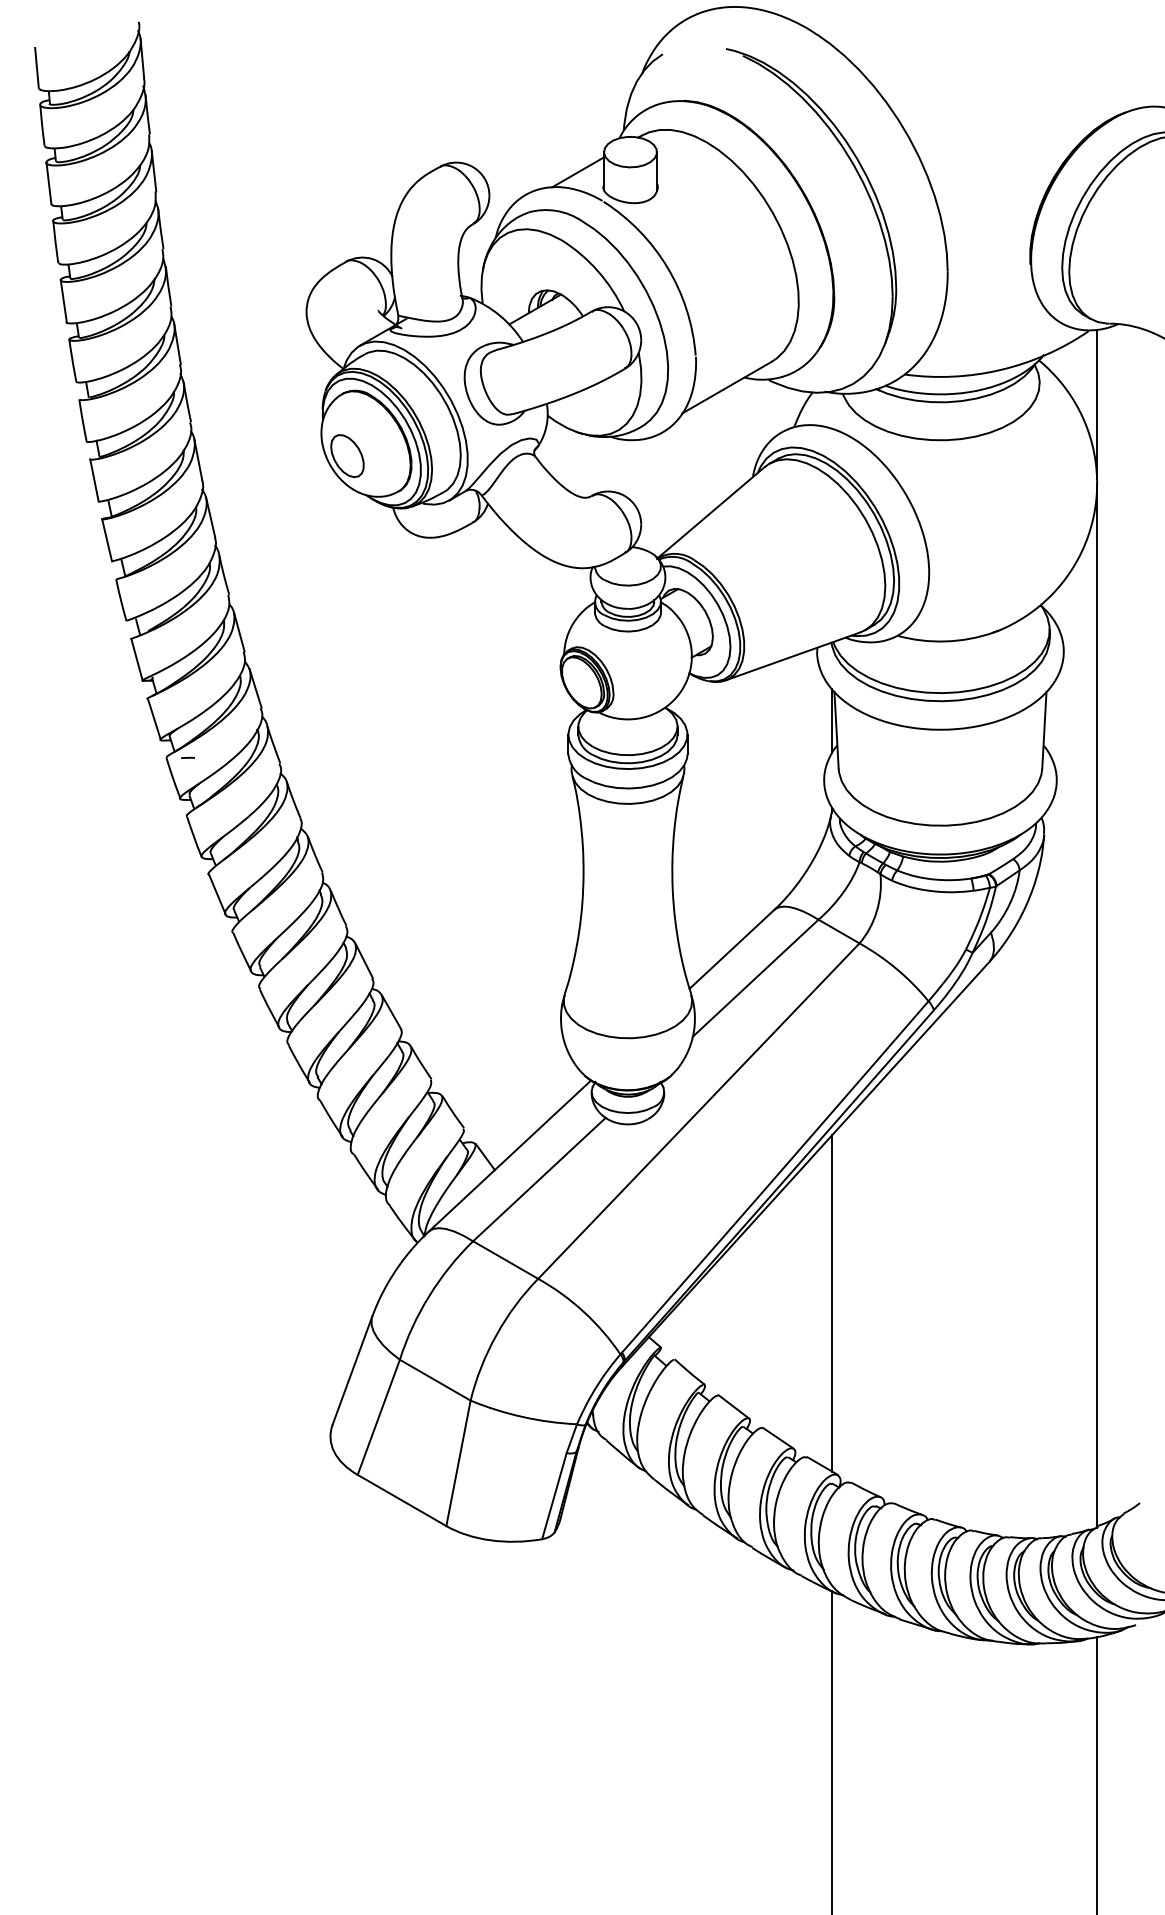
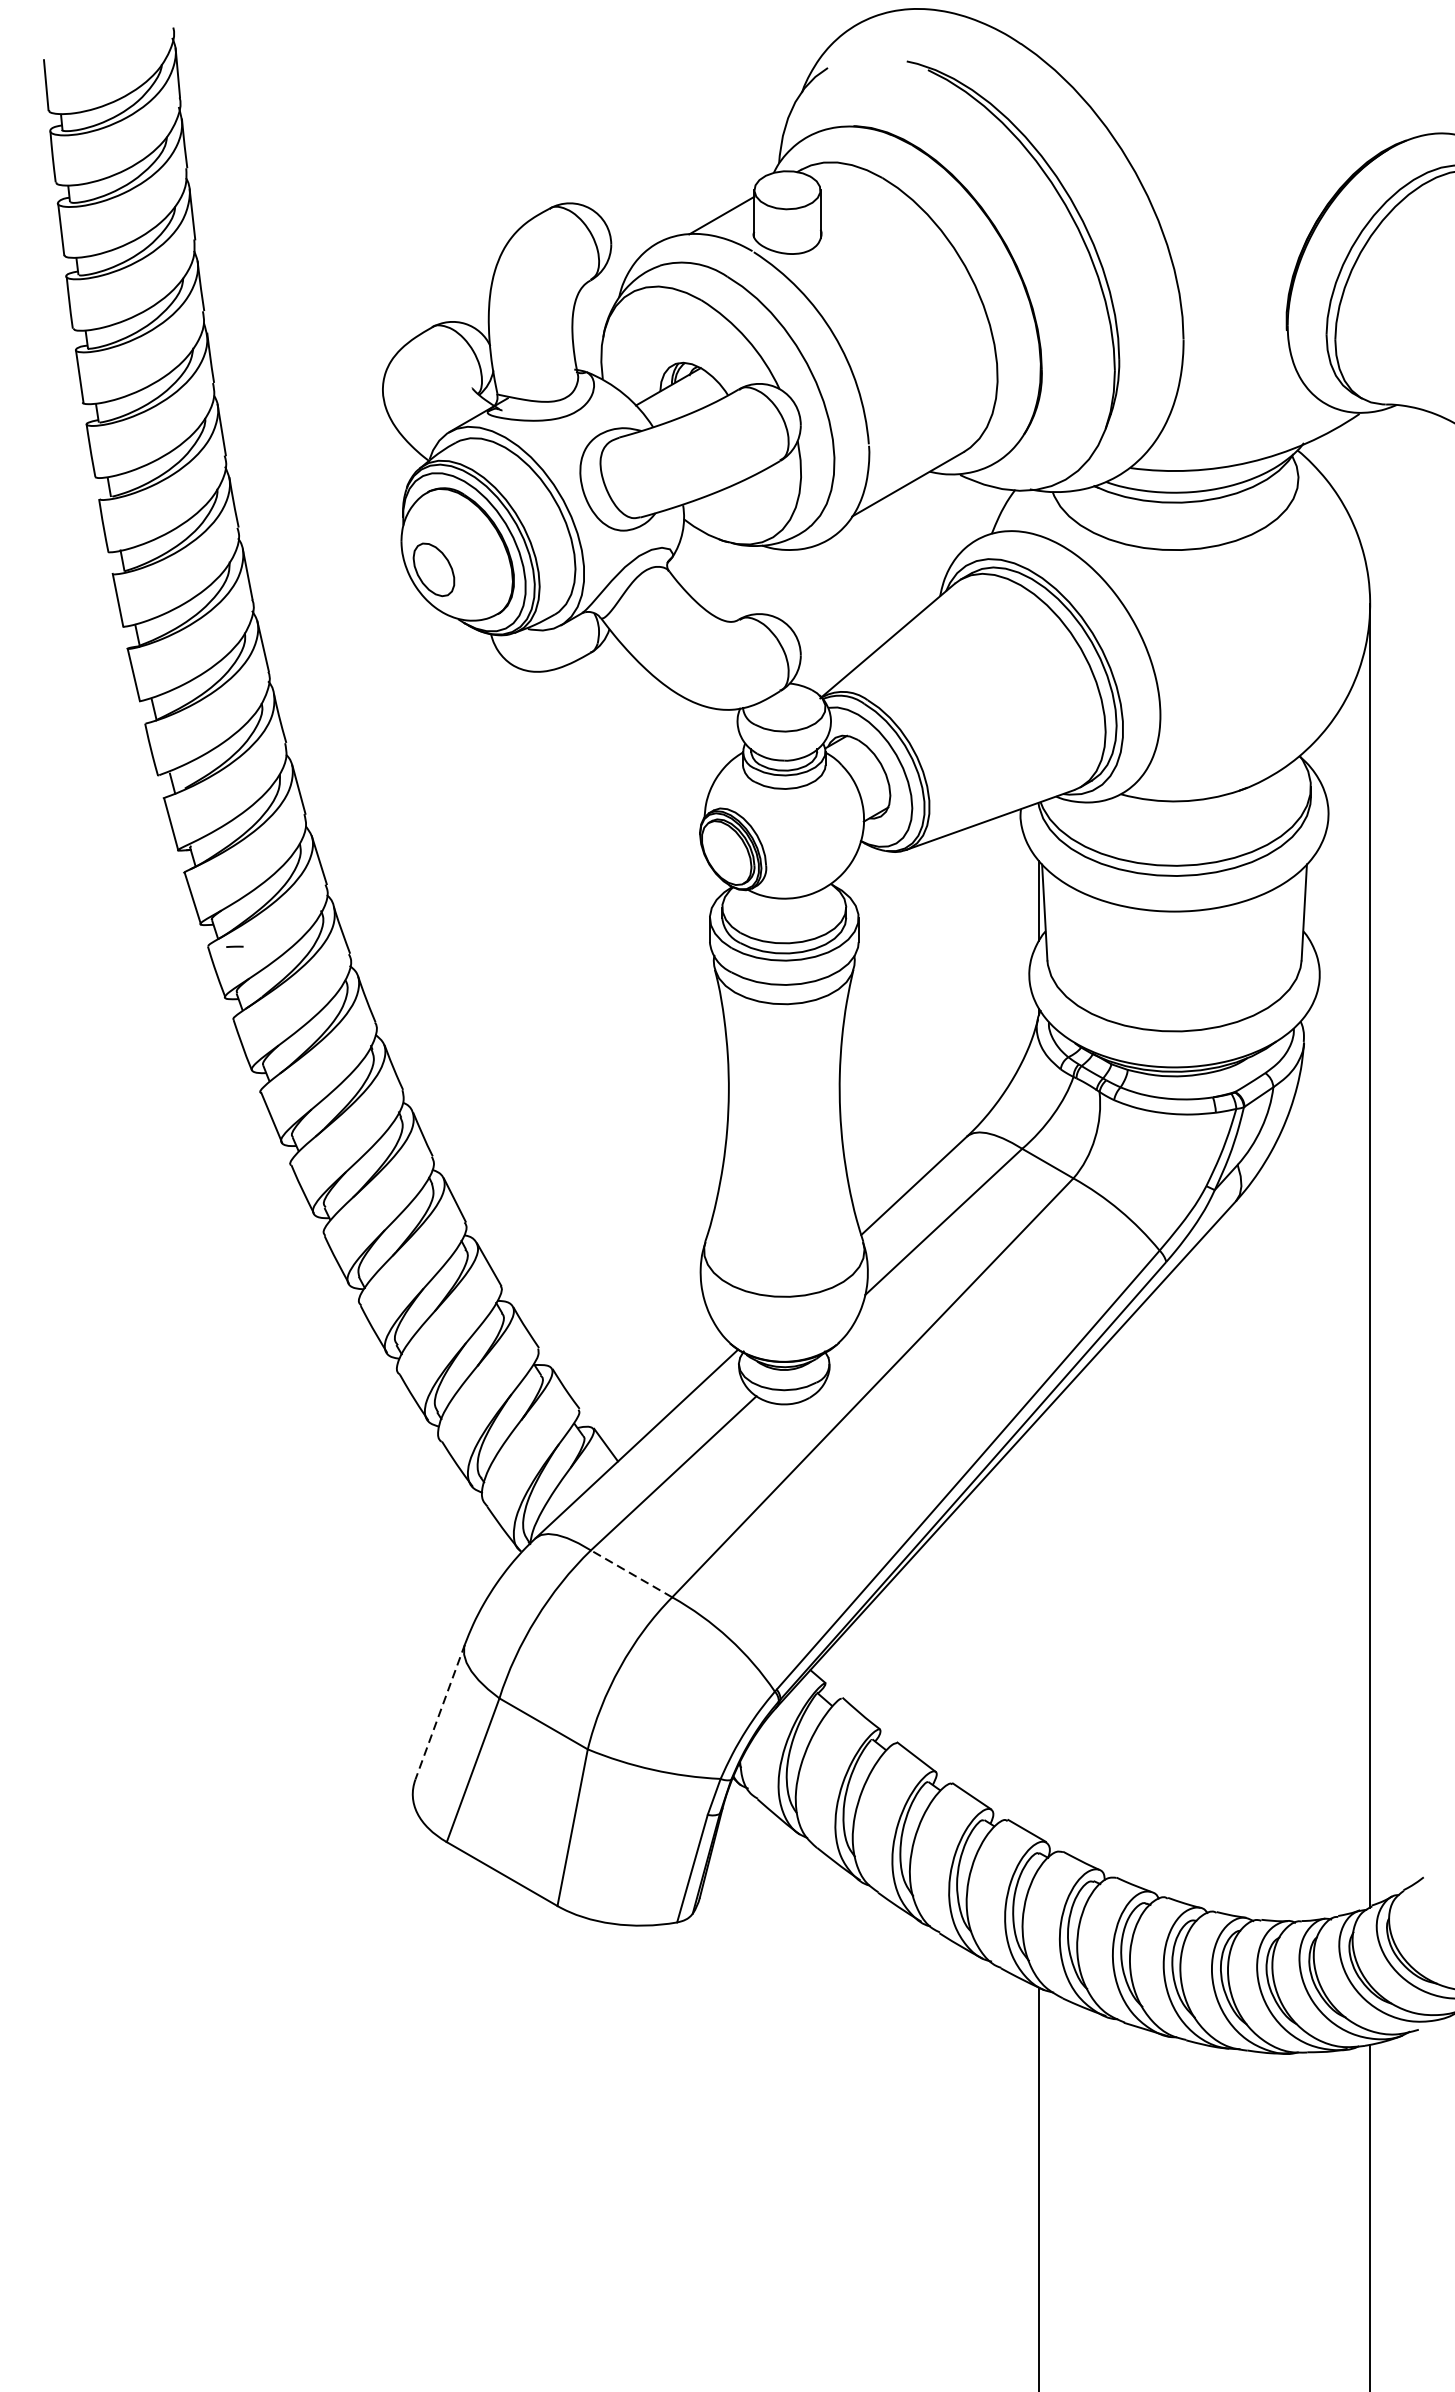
line: (1097, 404) -> (1370, 505), removed
line: (505, 1260) -> (631, 1574), solid -> dashed
line: (832, 1303) -> (1039, 1628), removed
line: (352, 1370) -> (440, 1711), solid -> dashed

